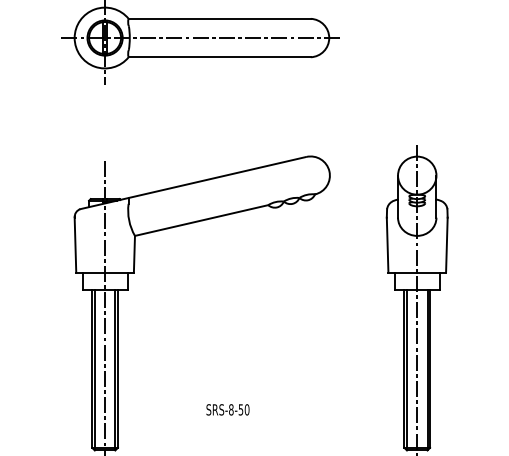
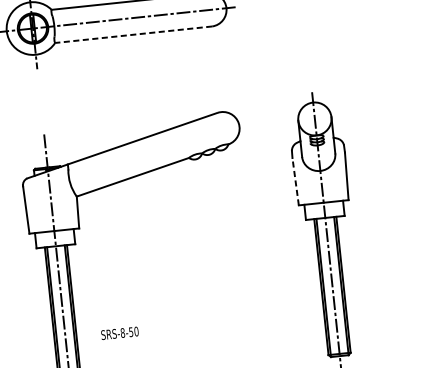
line: (219, 57) -> (133, 34), solid -> dashed
line: (387, 245) -> (295, 181), solid -> dashed
text: (227, 409) -> (119, 333), moved

